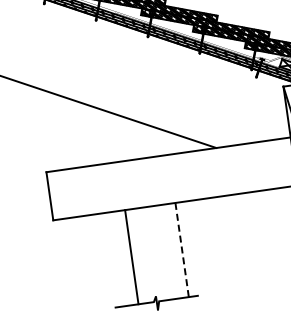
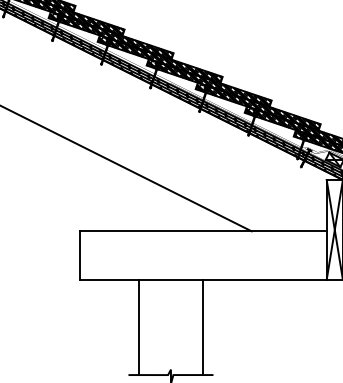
line: (182, 250) -> (203, 327), dashed -> solid
line: (131, 257) -> (138, 327), moved

